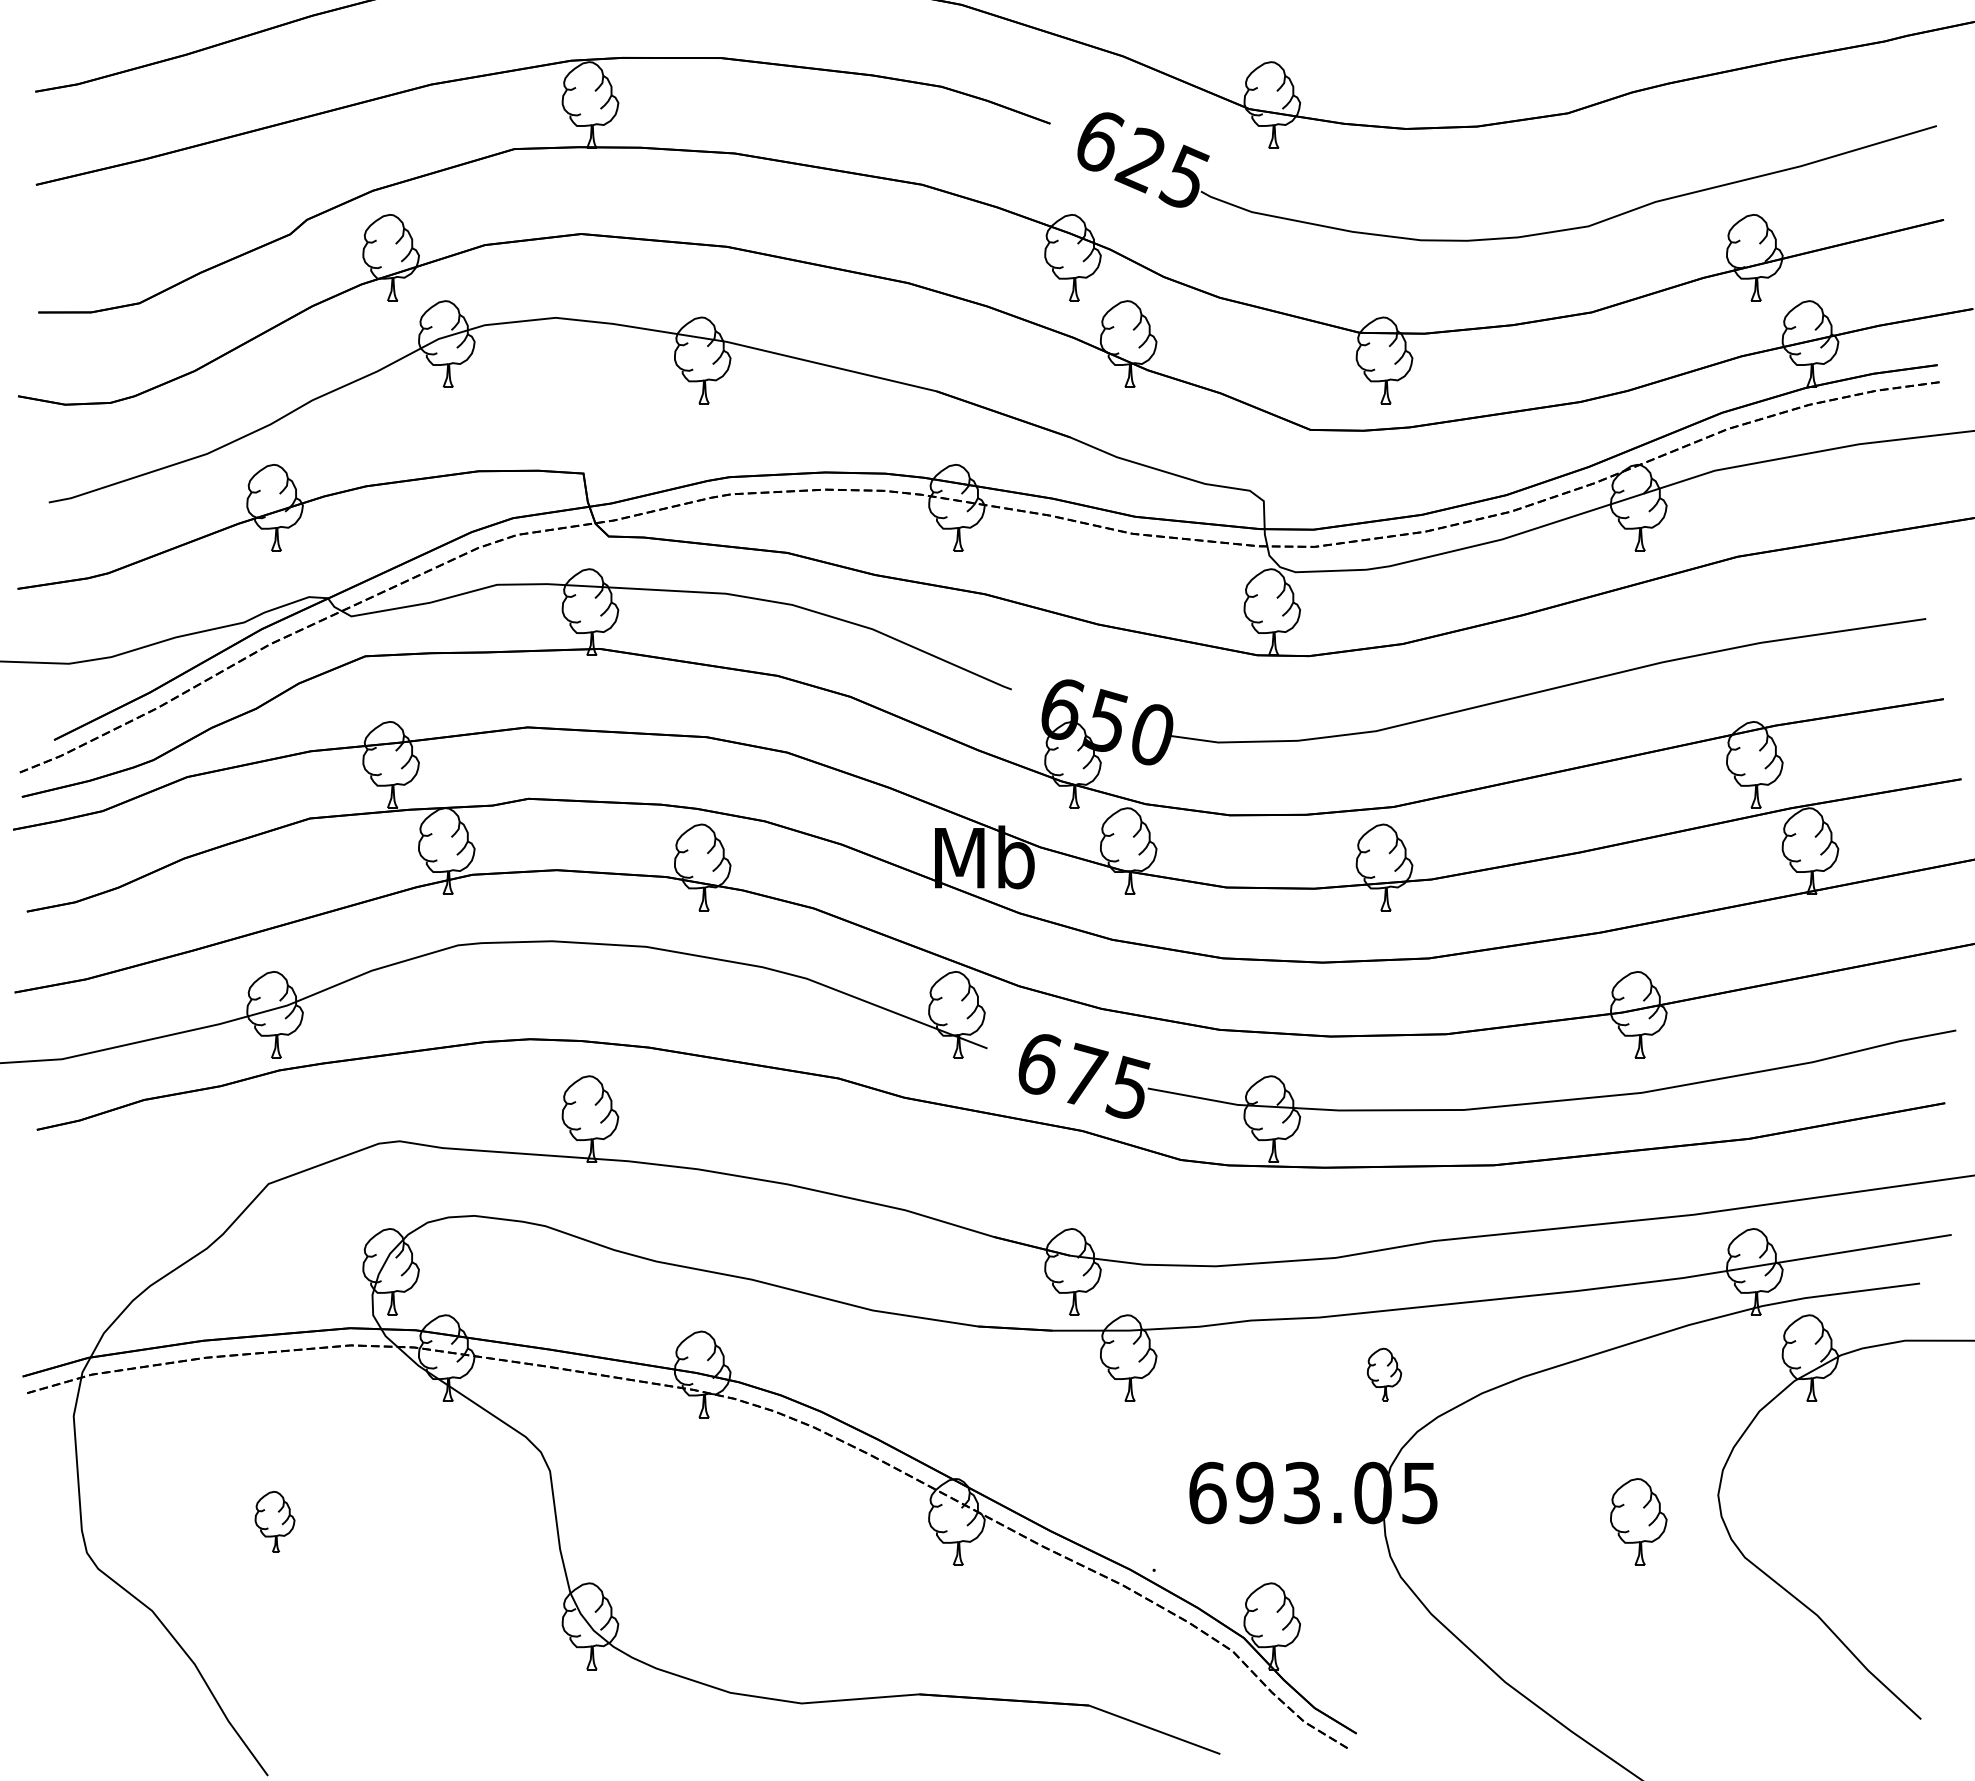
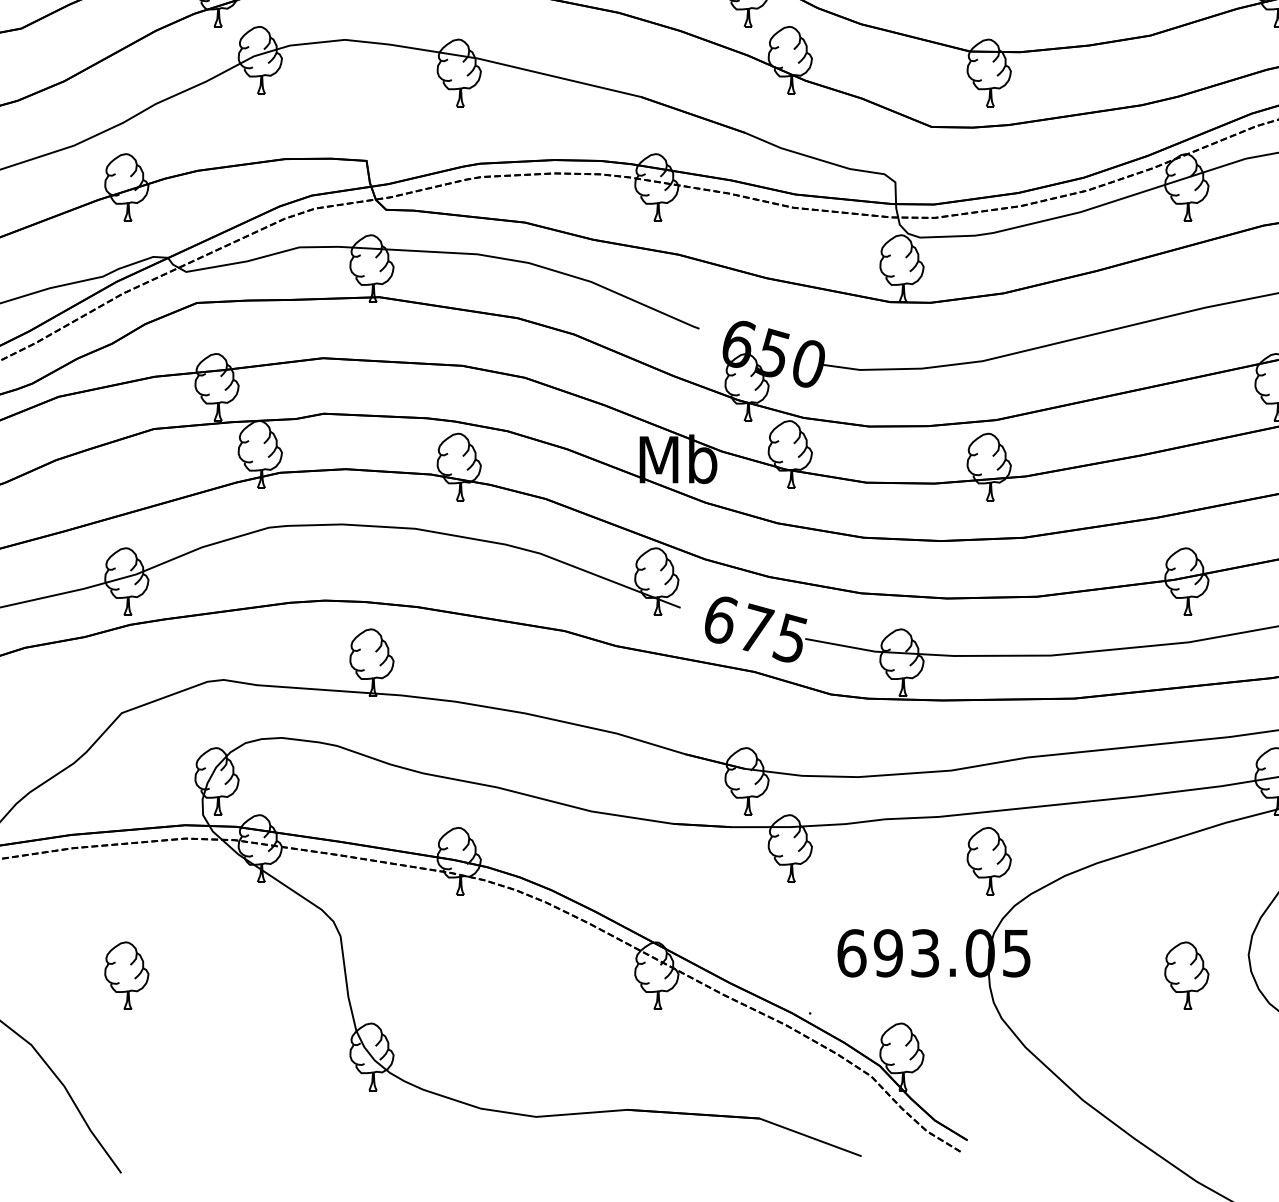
part: (1384, 1374) -> (989, 861), size x1.67
part: (274, 1521) -> (126, 975), size x1.43

